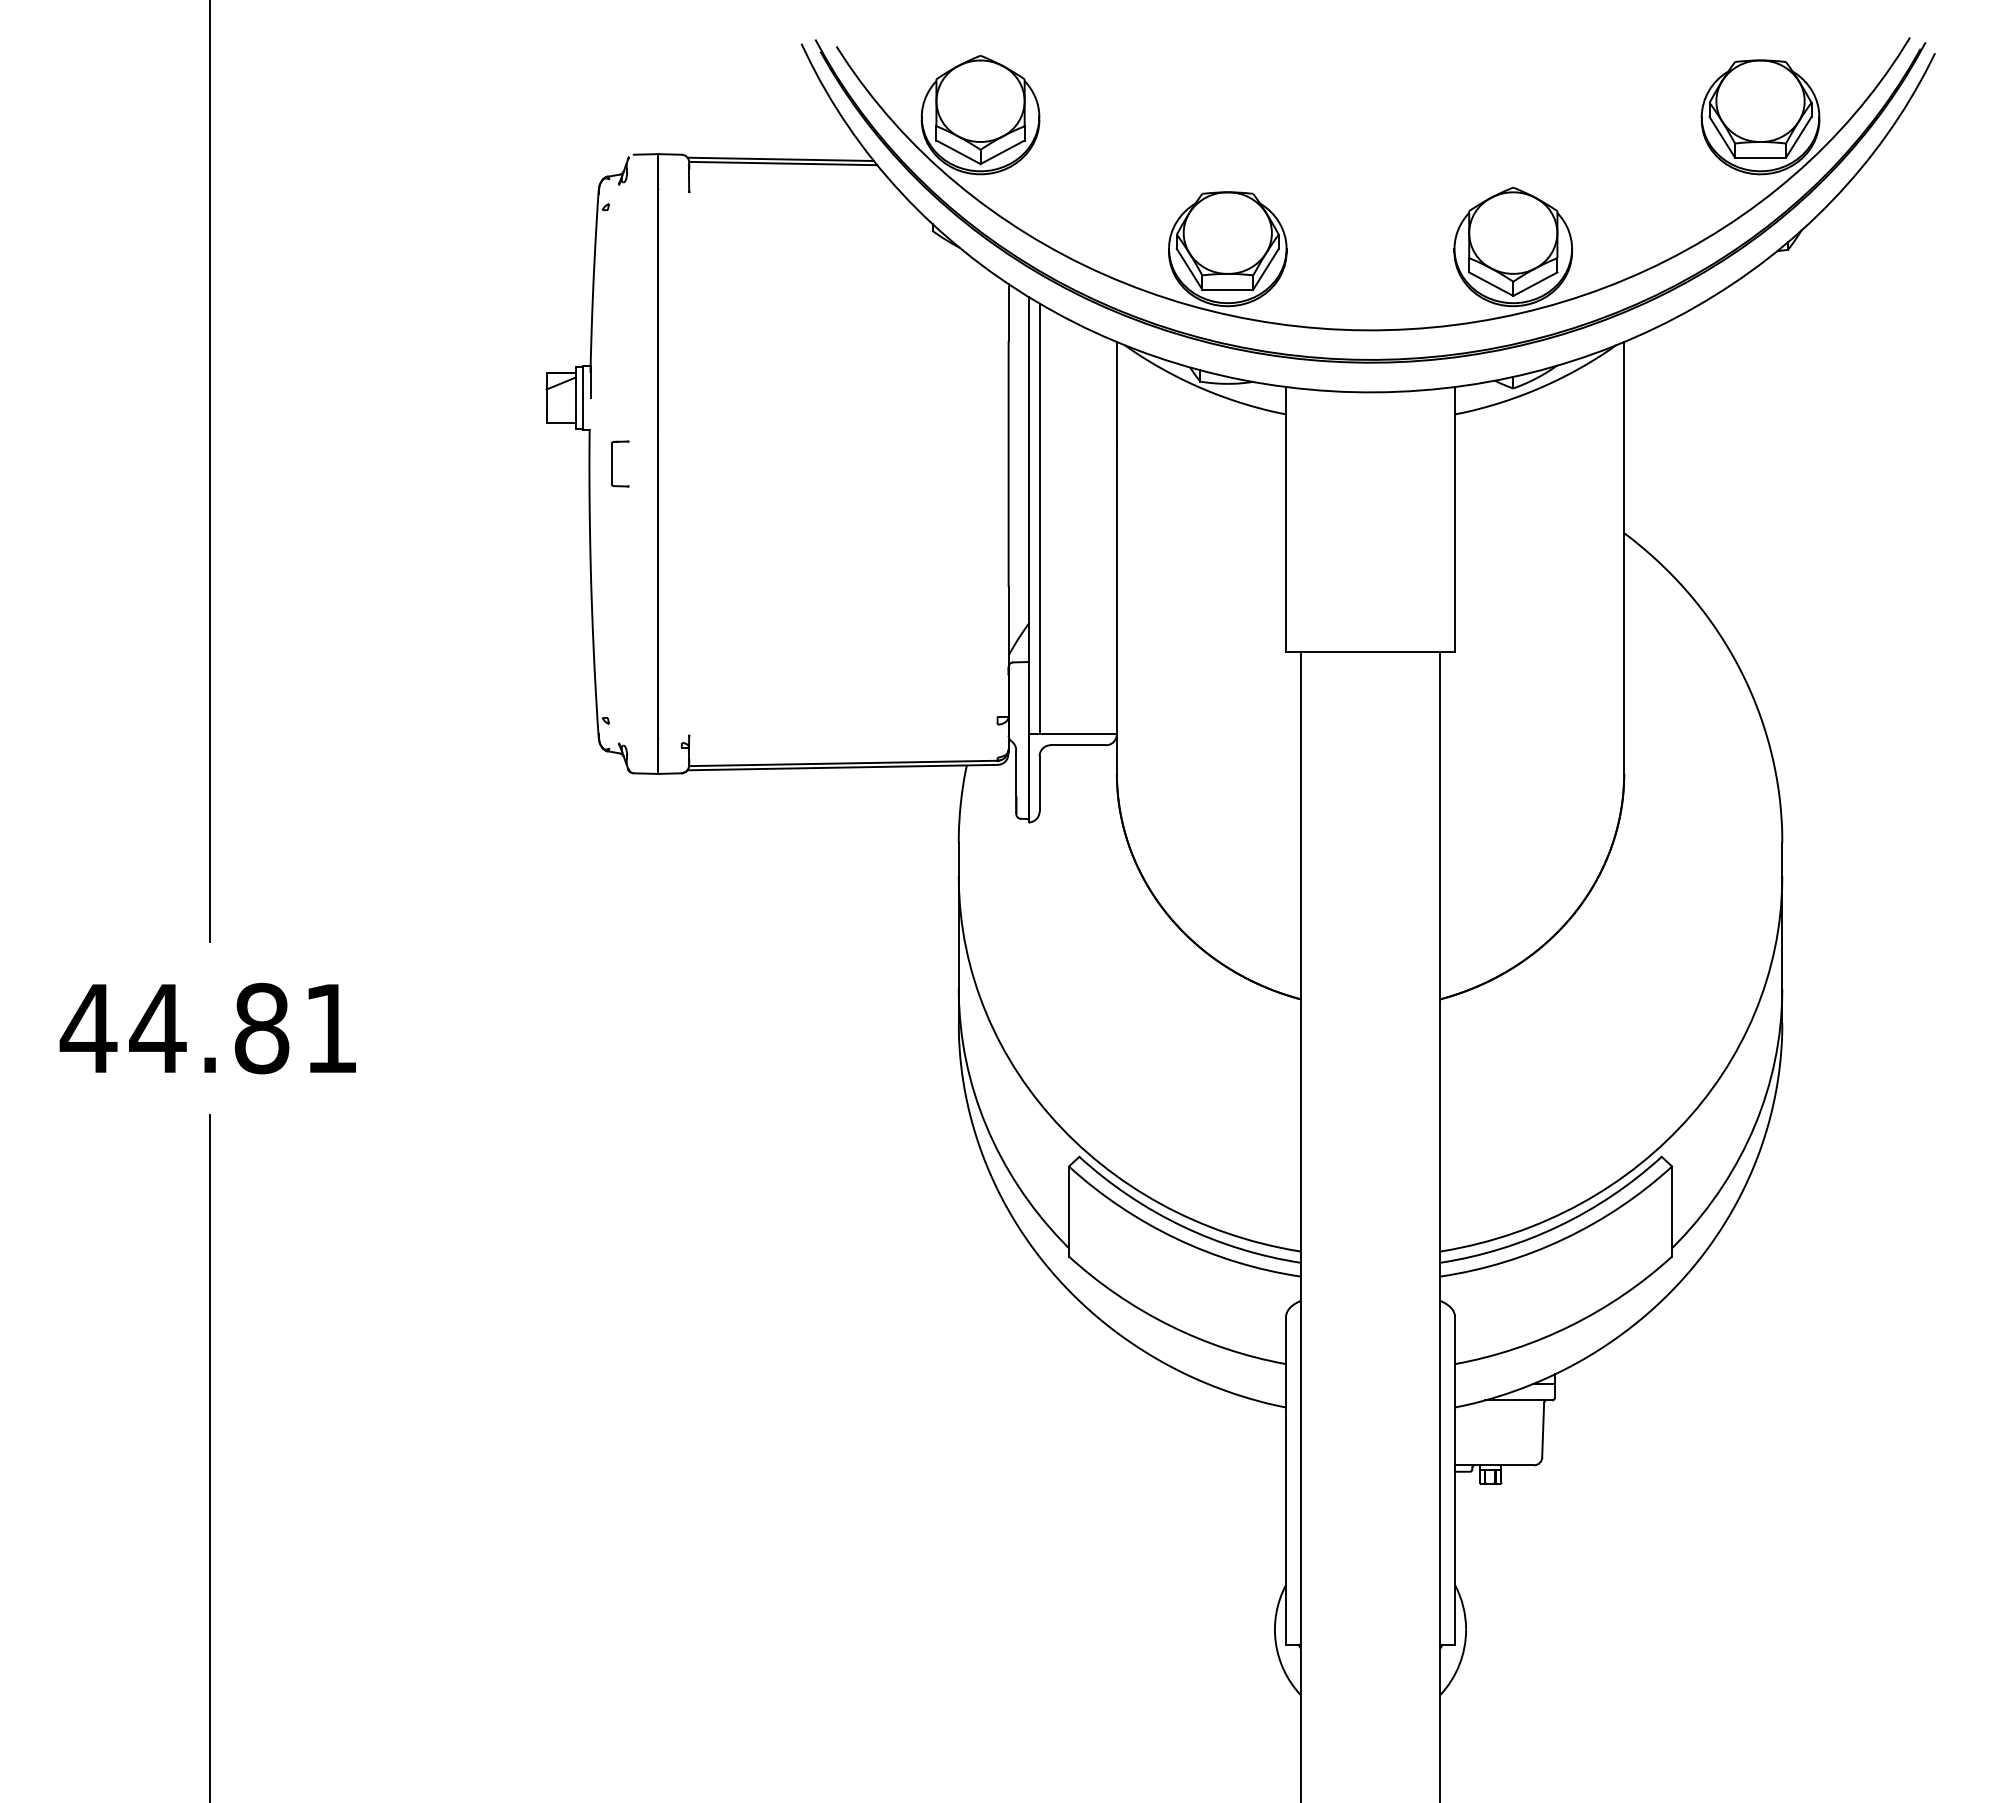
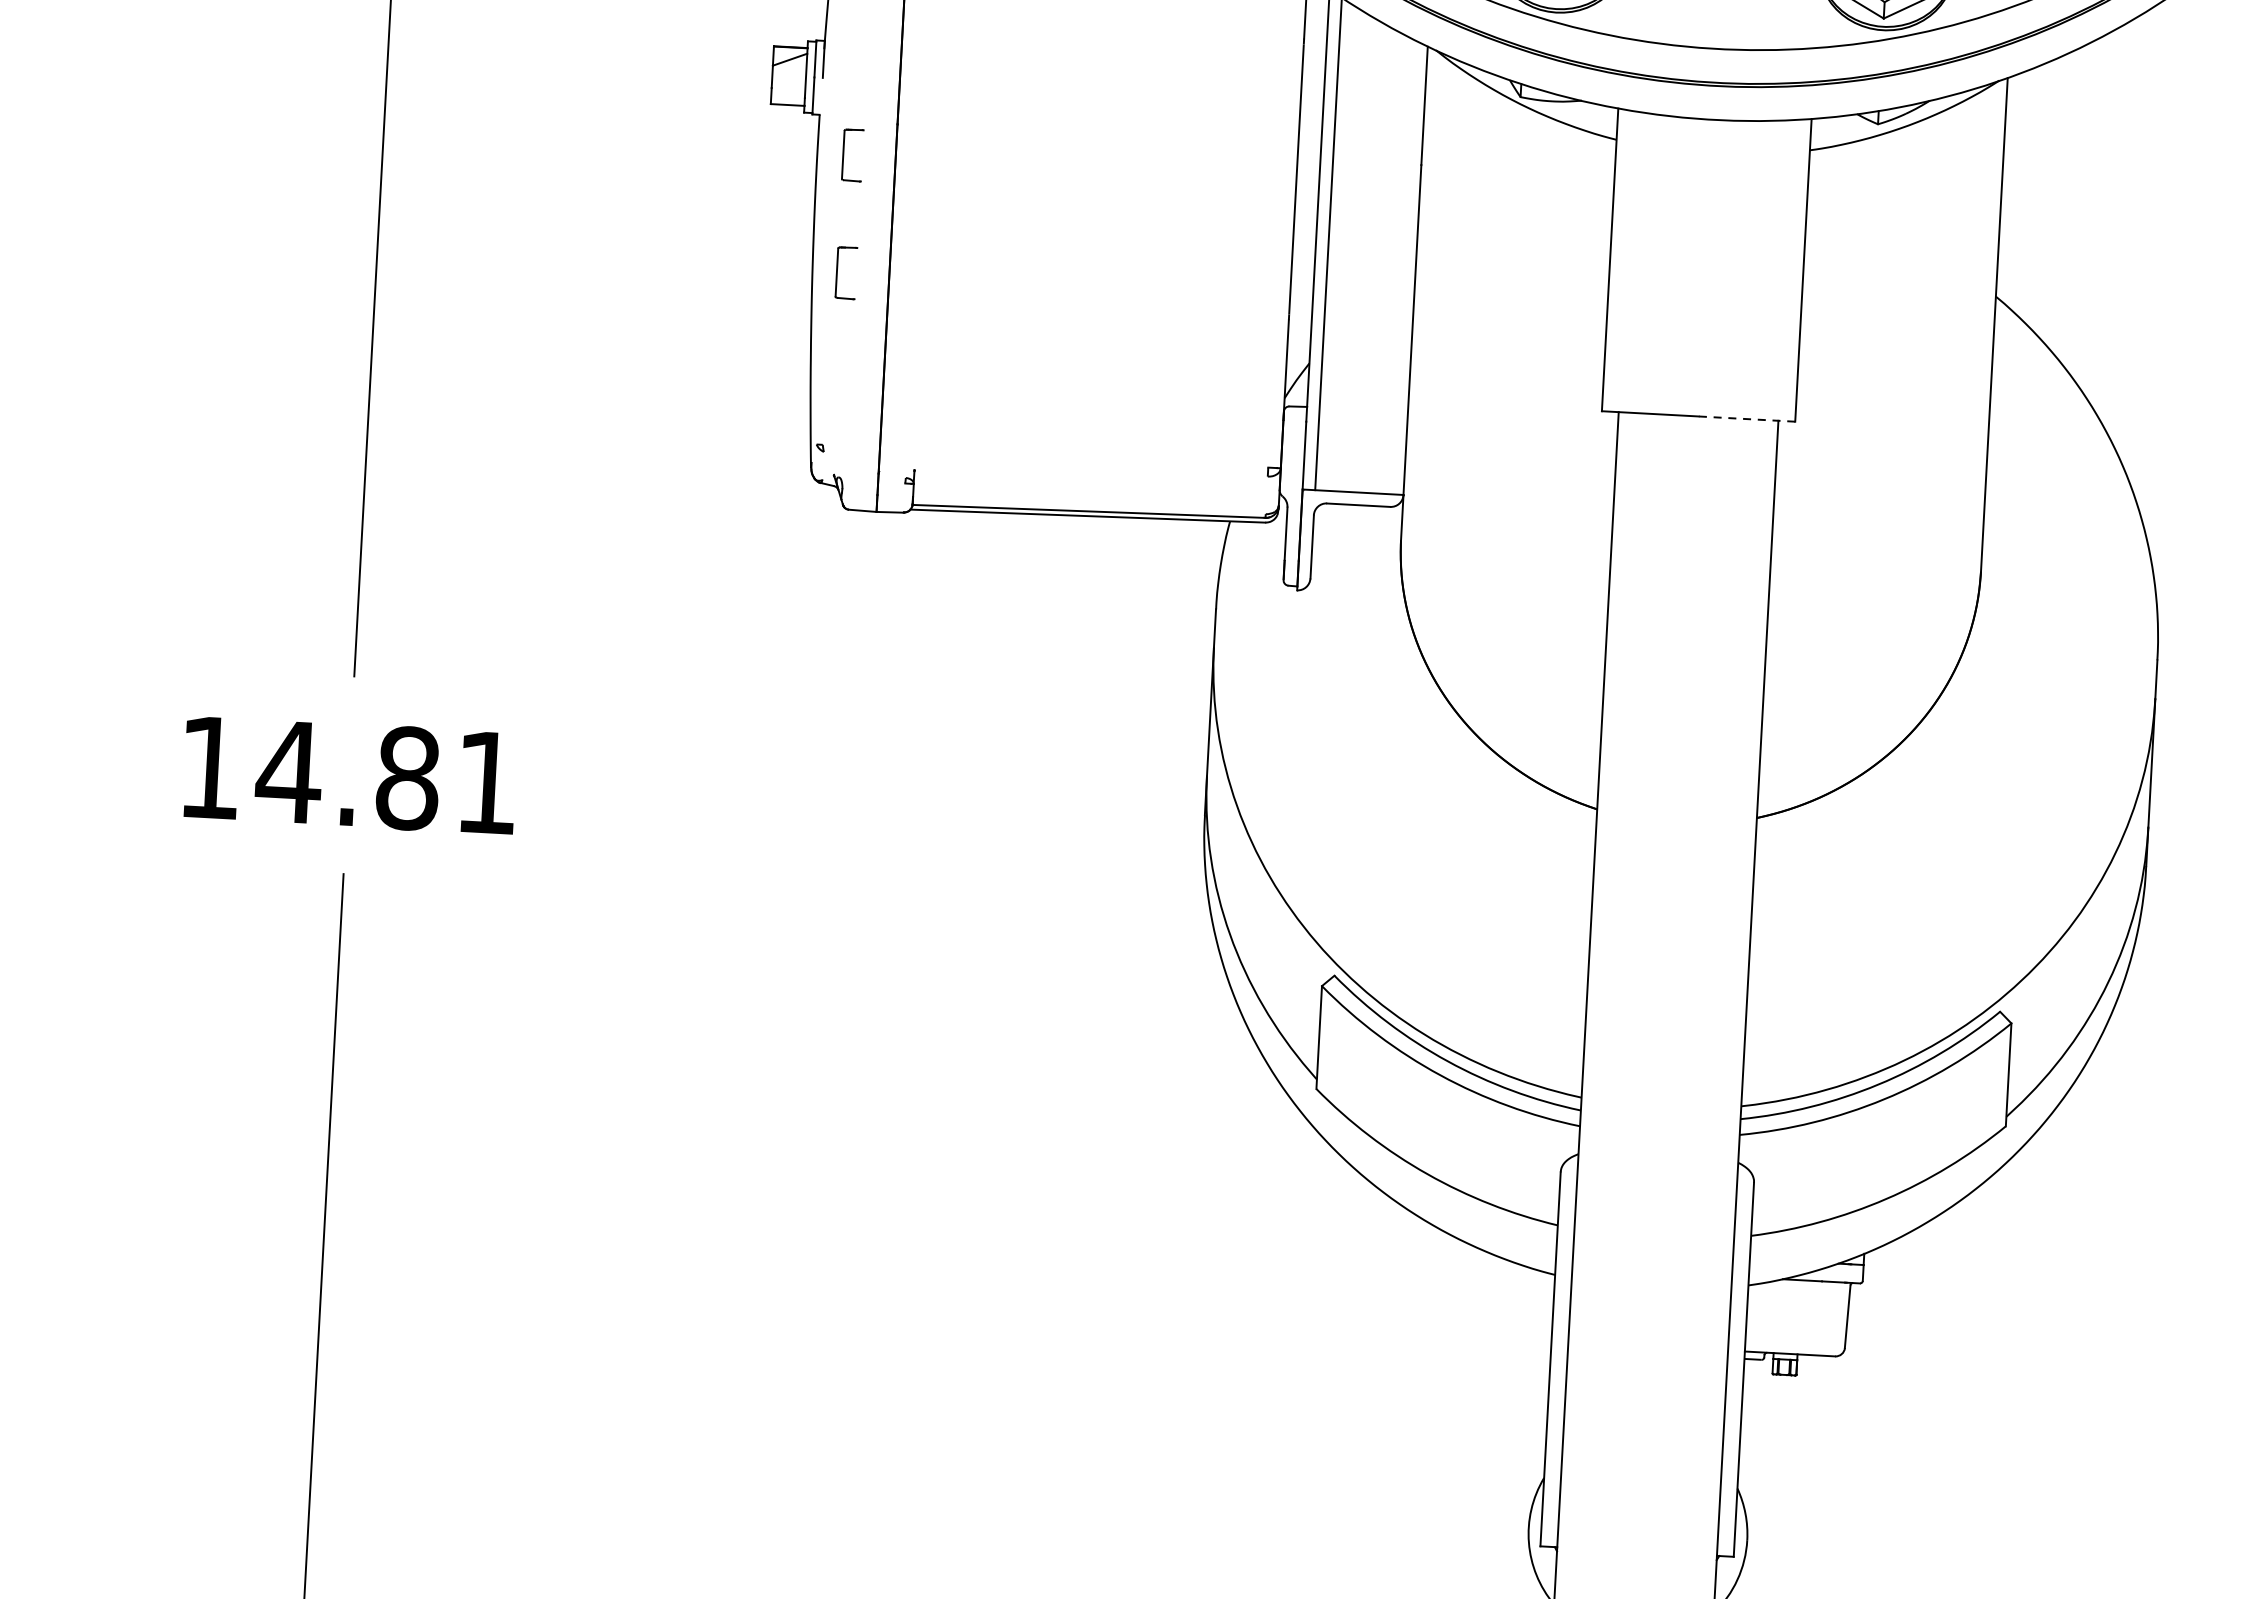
part: (612, 566) -> (837, 272), added
line: (1412, 651) -> (1746, 418), solid -> dashed
text: (88, 1028) -> (209, 767), 44.81 -> 14.81

